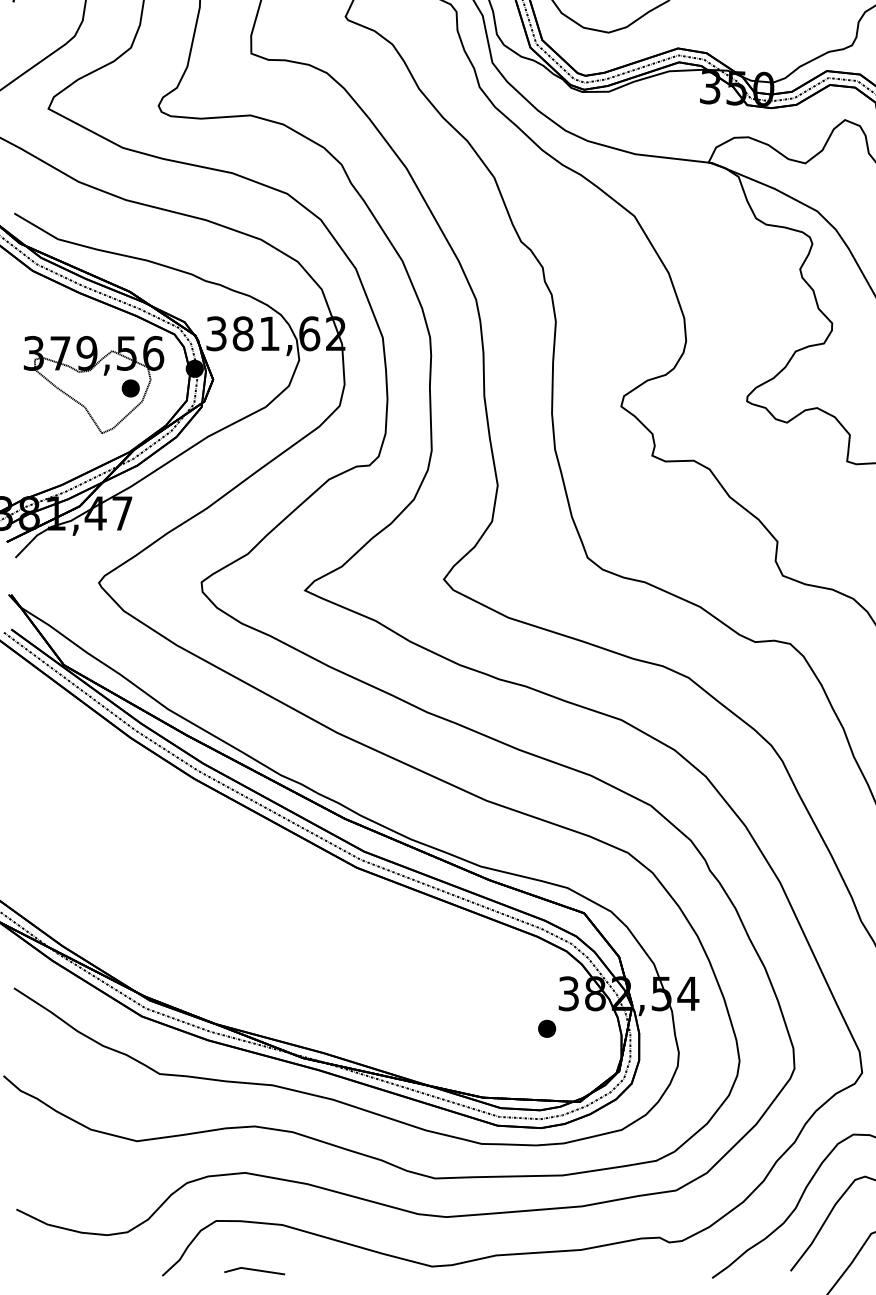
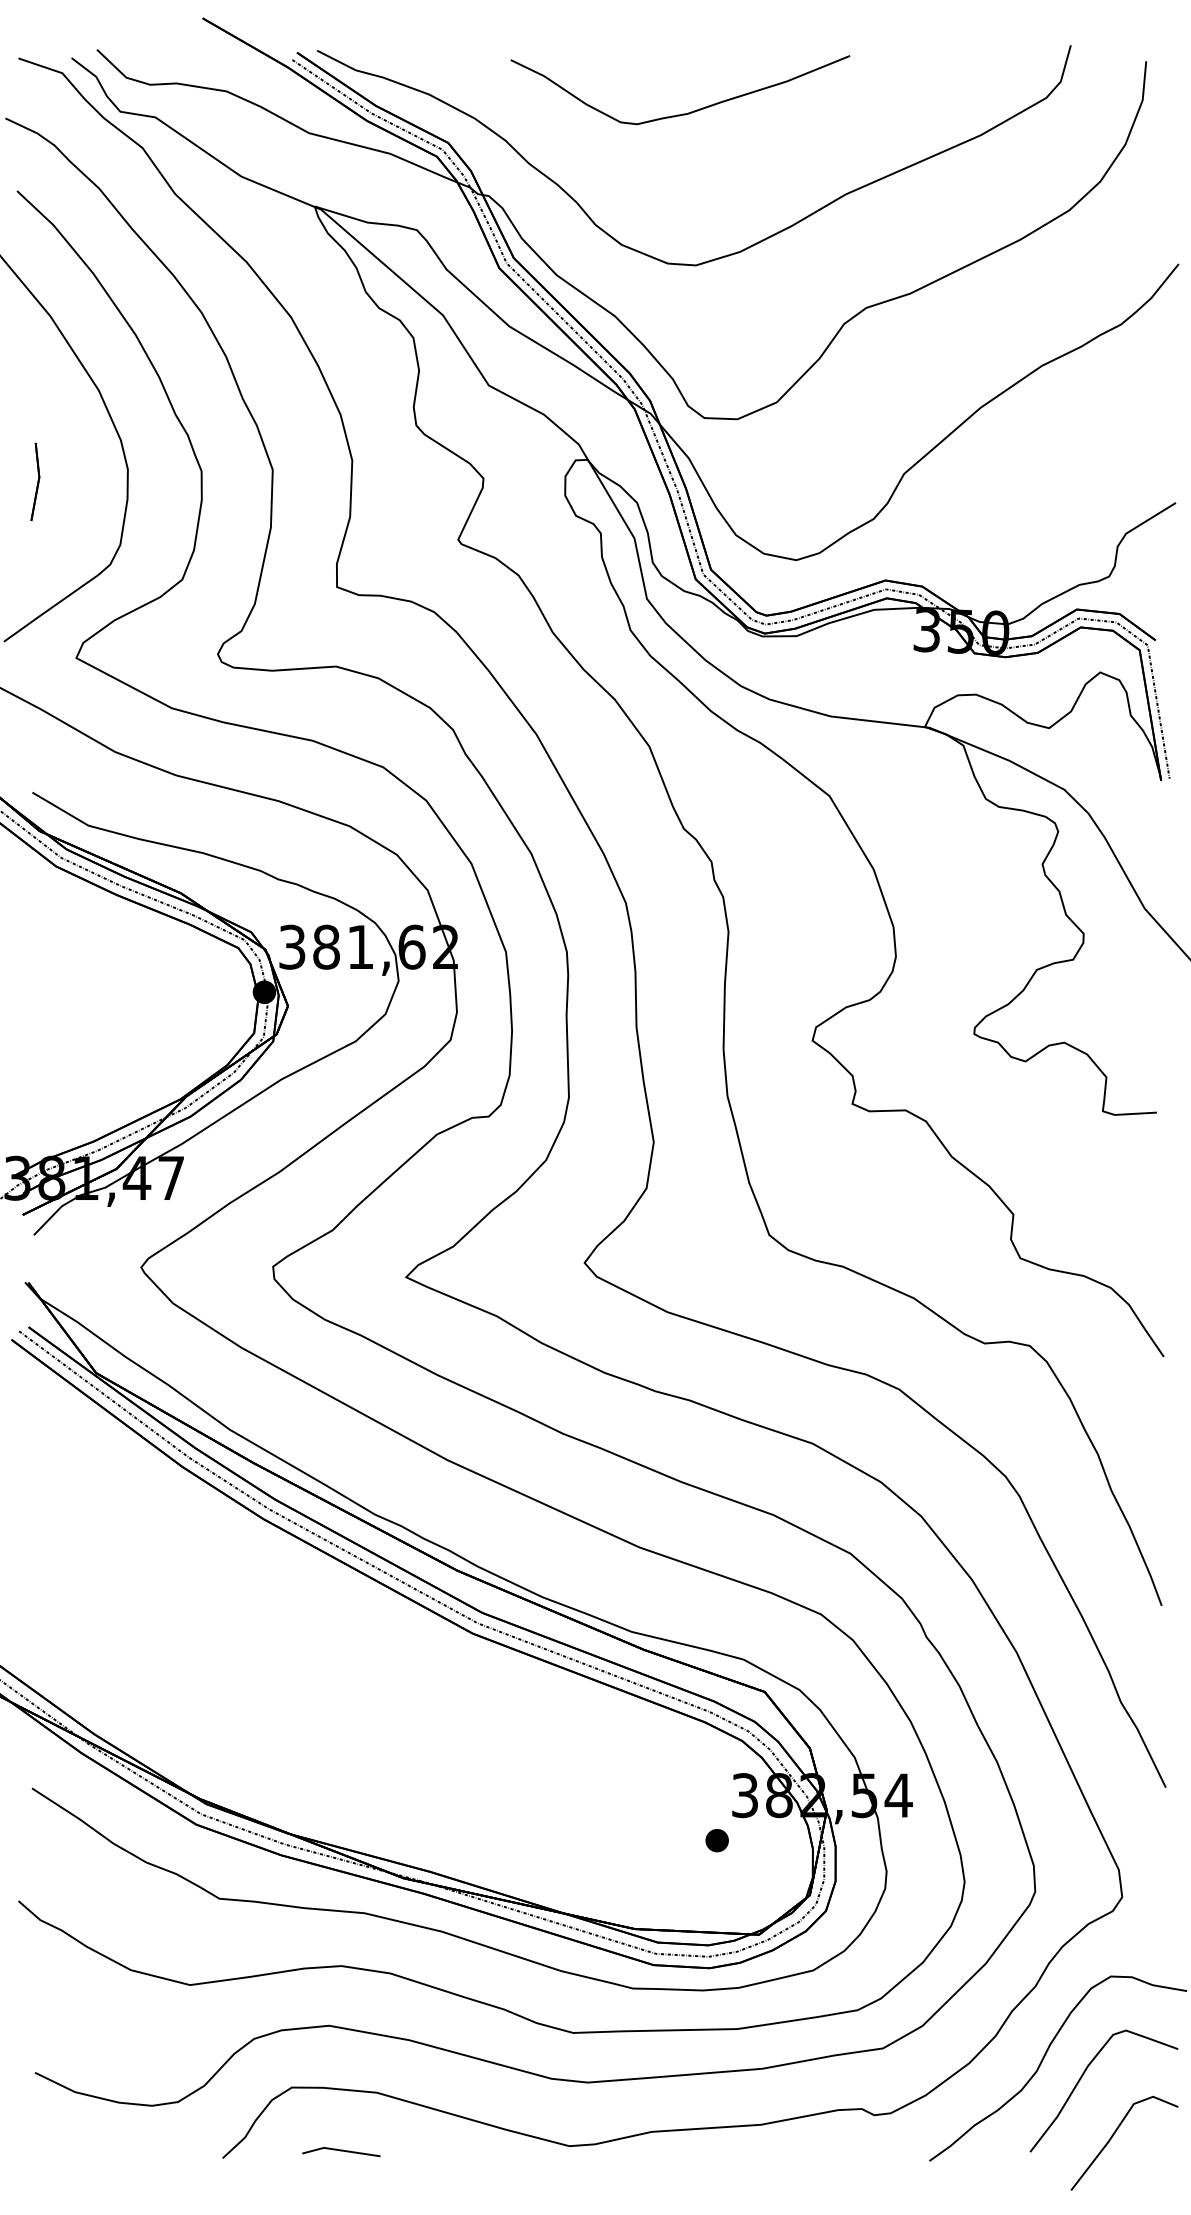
part: (93, 384) -> (134, 1012), removed

